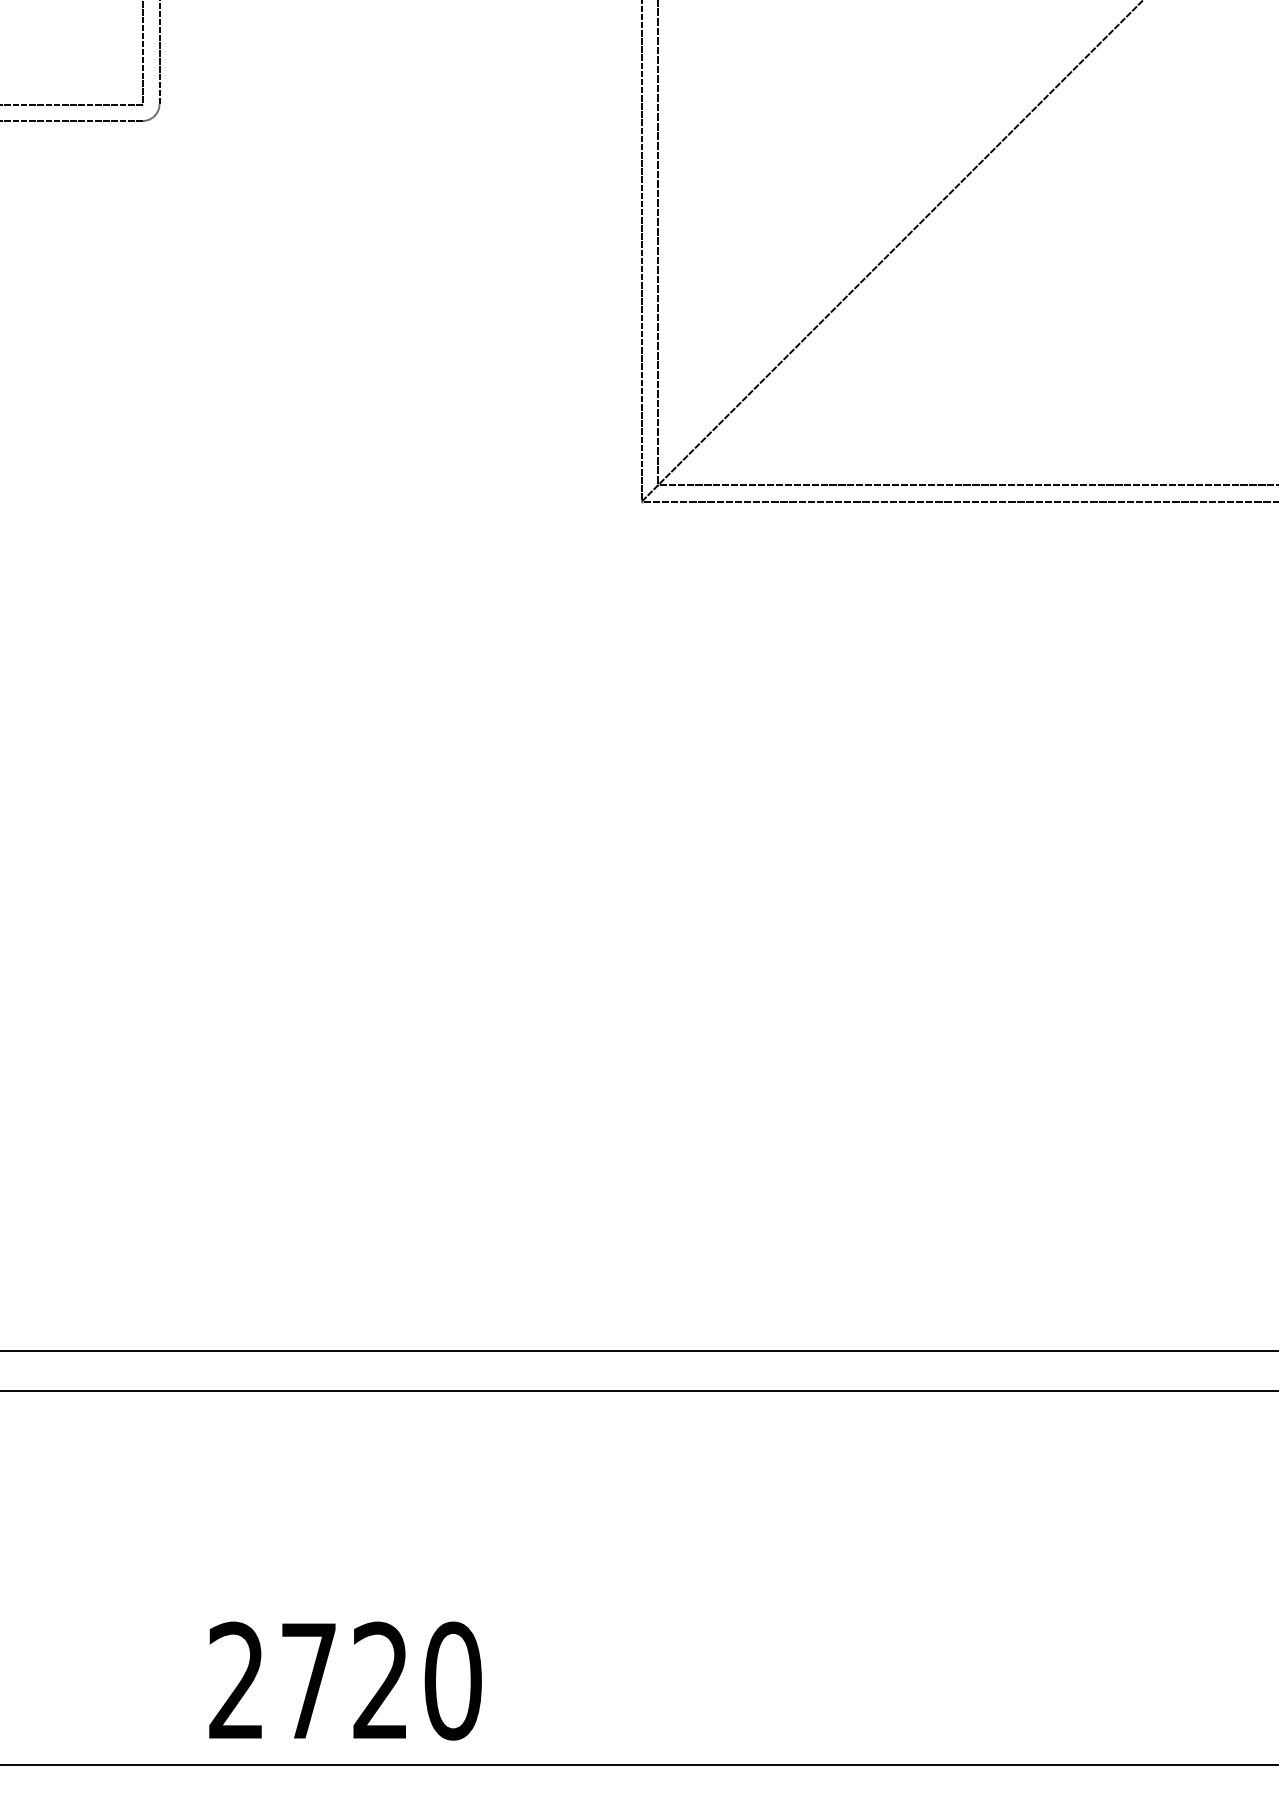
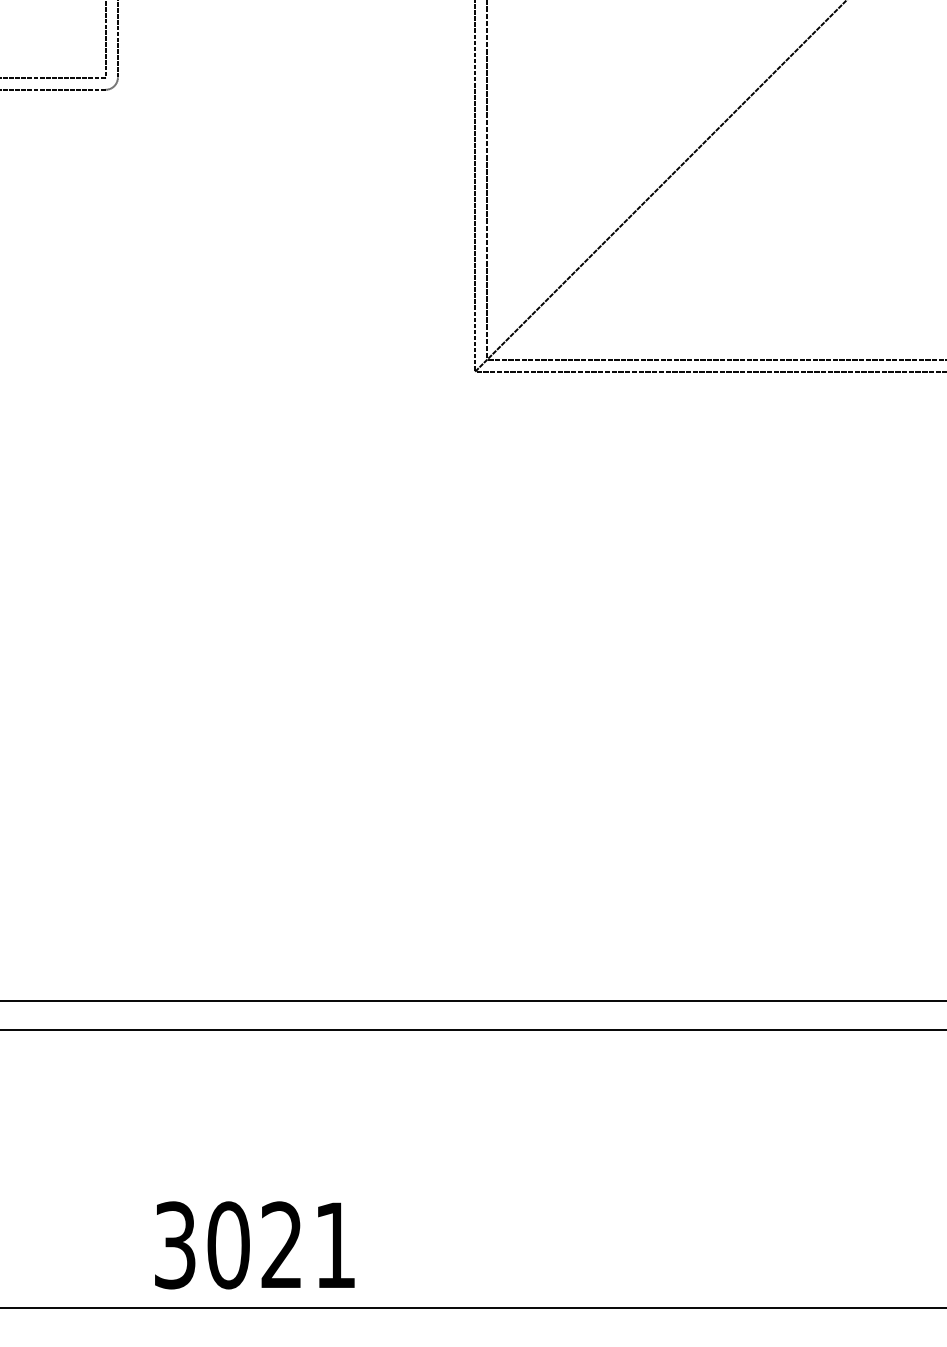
text: (345, 1680) -> (255, 1244), 2720 -> 3021

